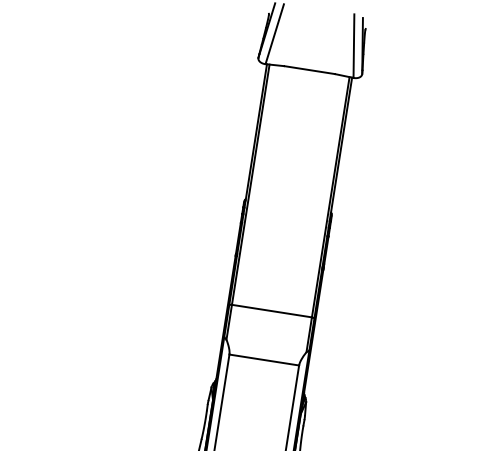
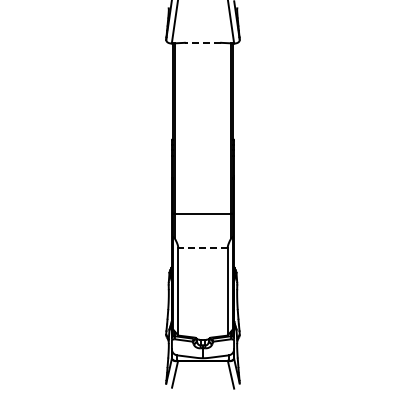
line: (309, 69) -> (202, 42), solid -> dashed
line: (263, 360) -> (202, 248), solid -> dashed

